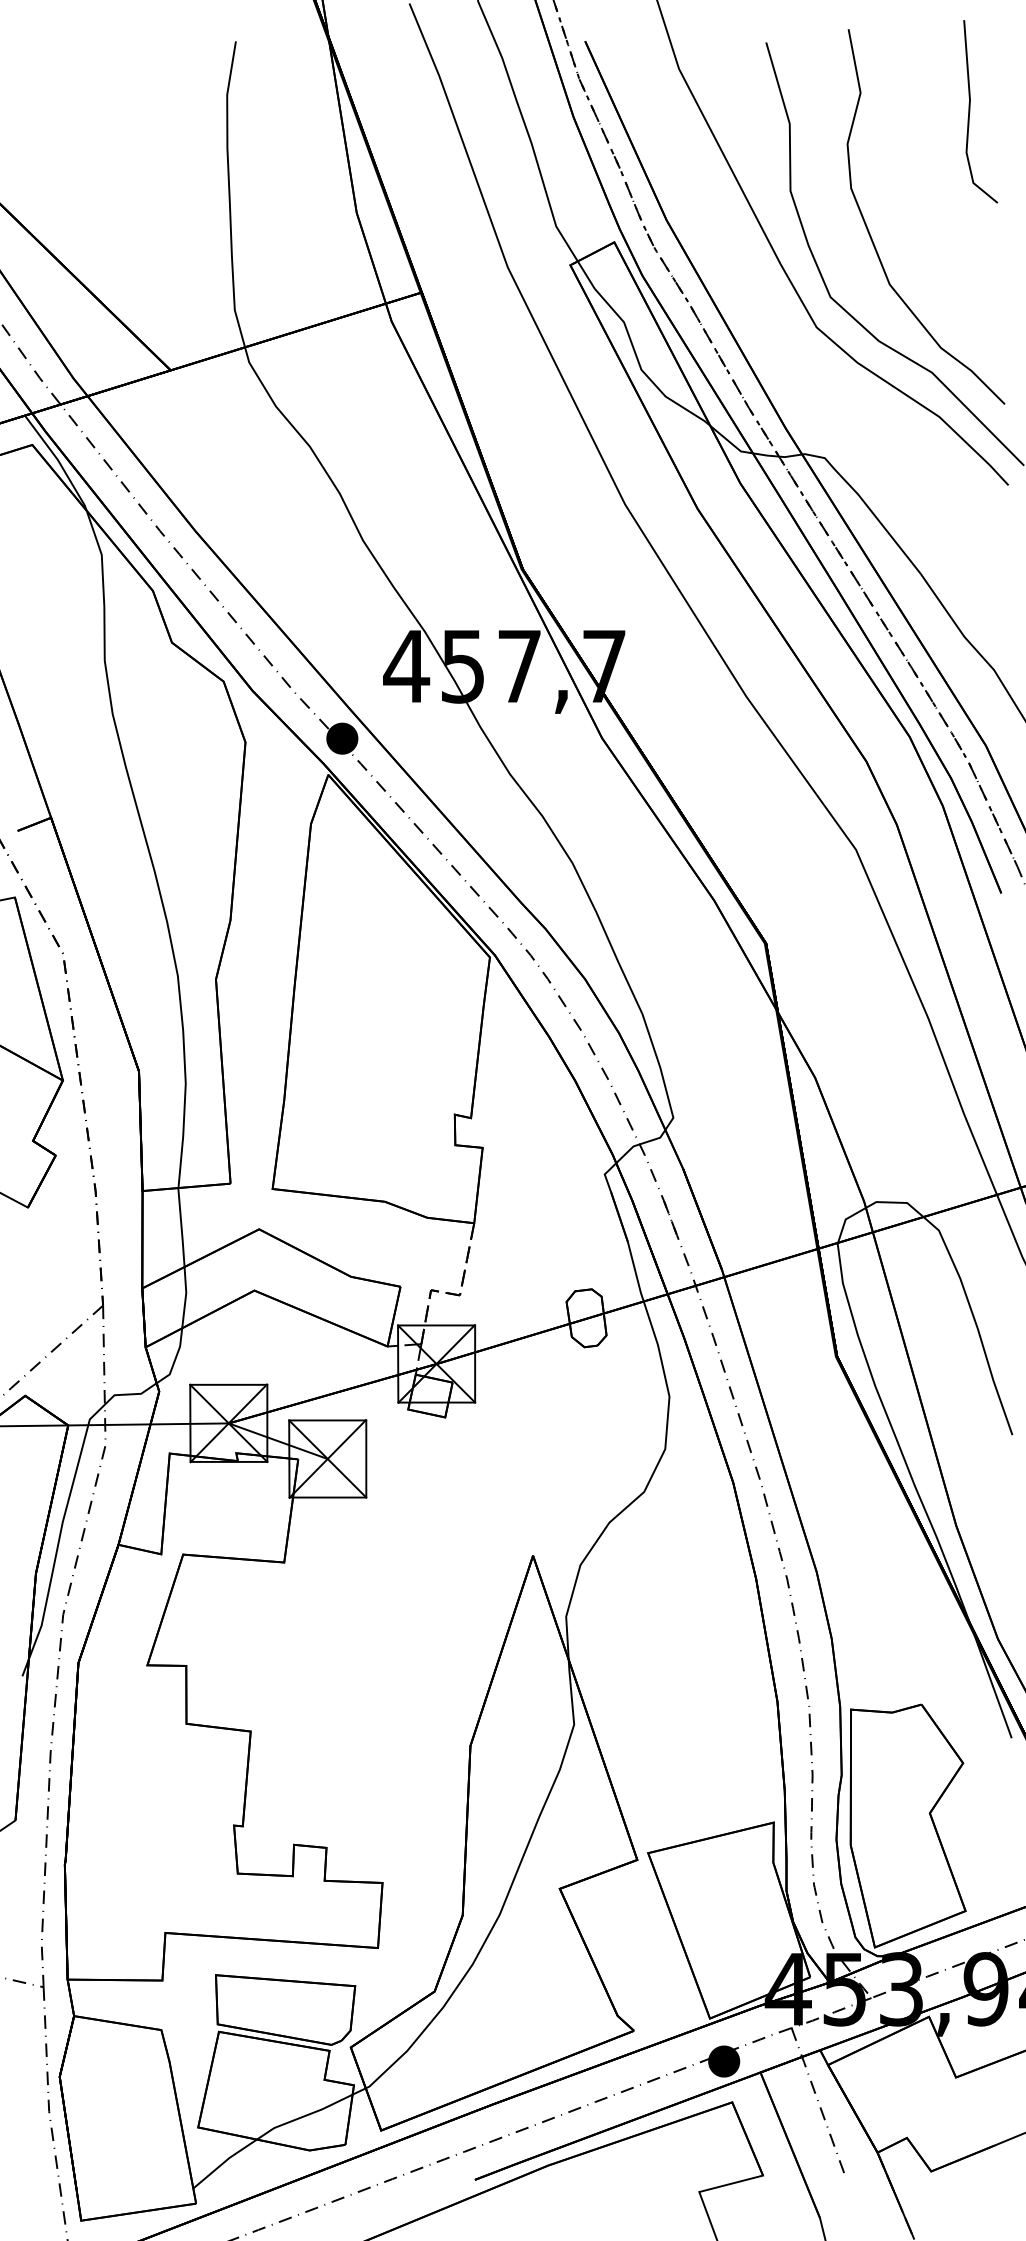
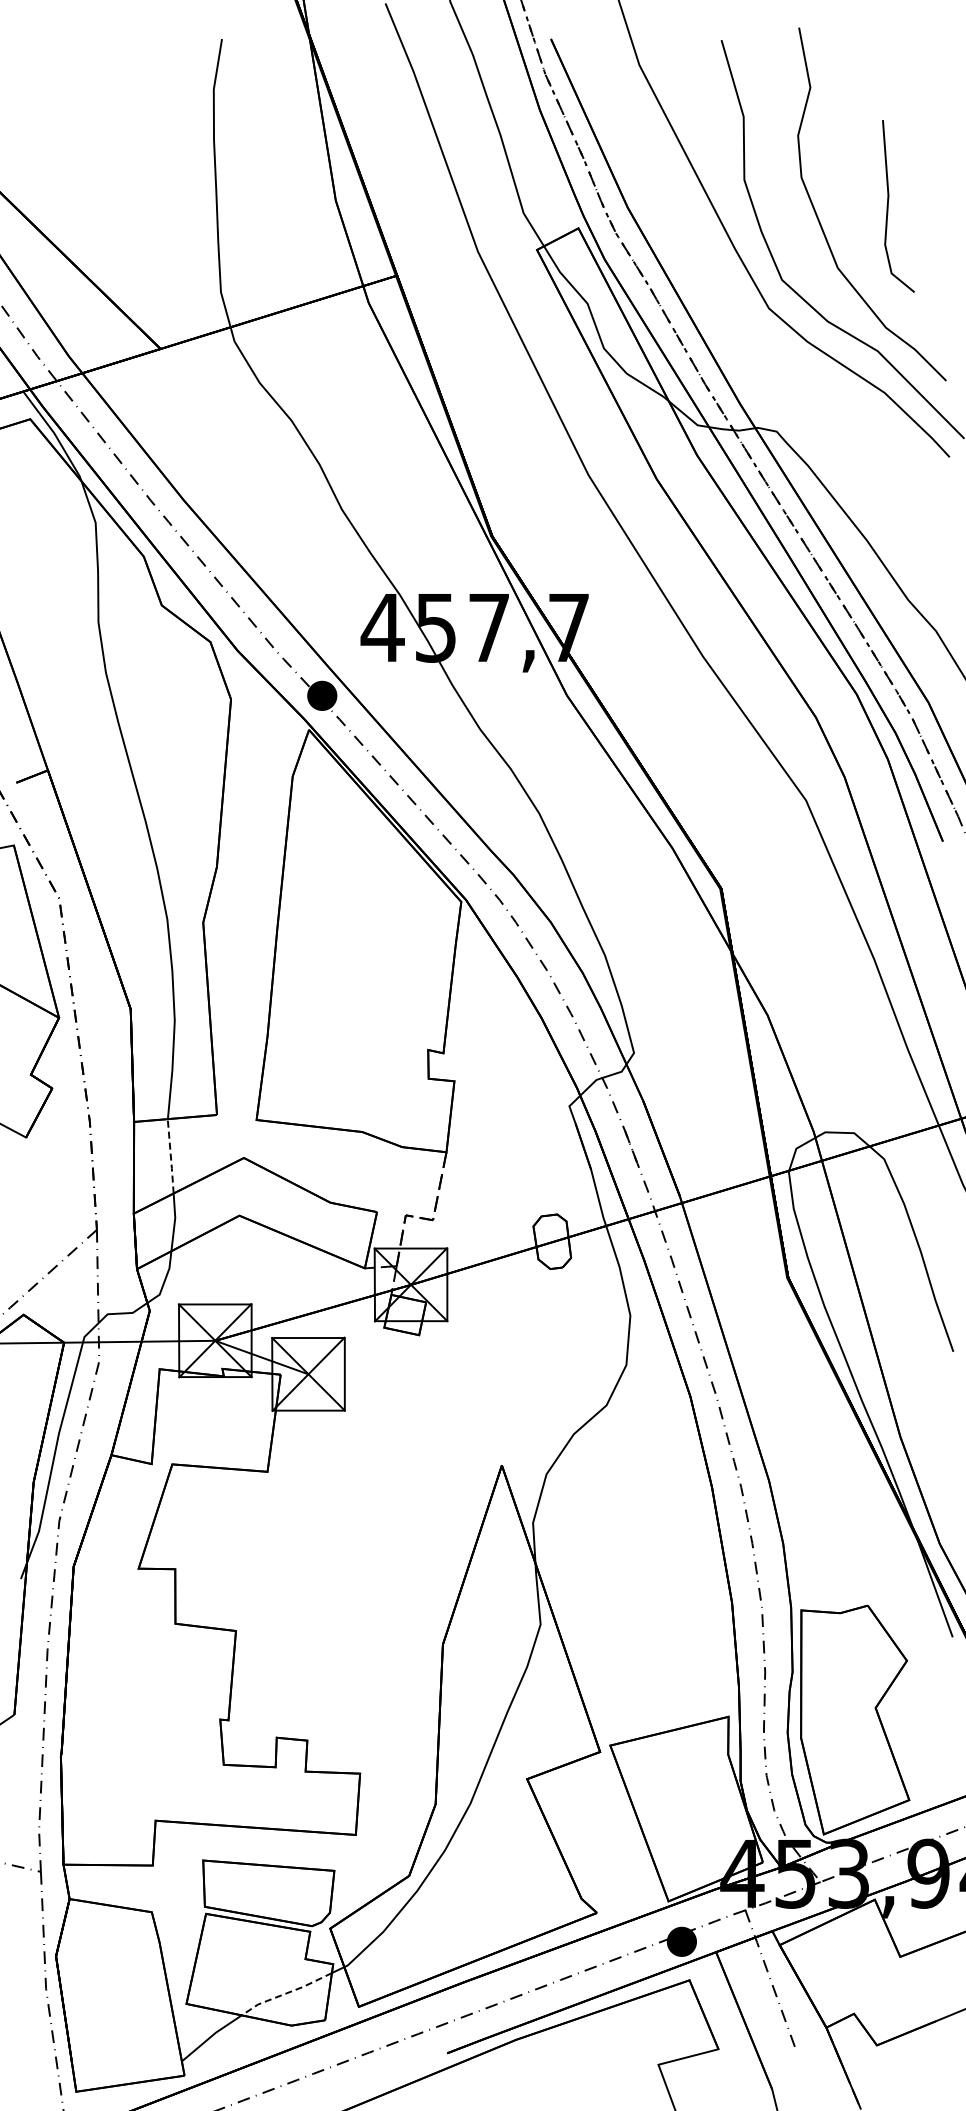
line: (970, 111) -> (888, 206), moved
line: (181, 1227) -> (170, 1156), solid -> dashed
line: (303, 2116) -> (285, 1993), solid -> dashed

